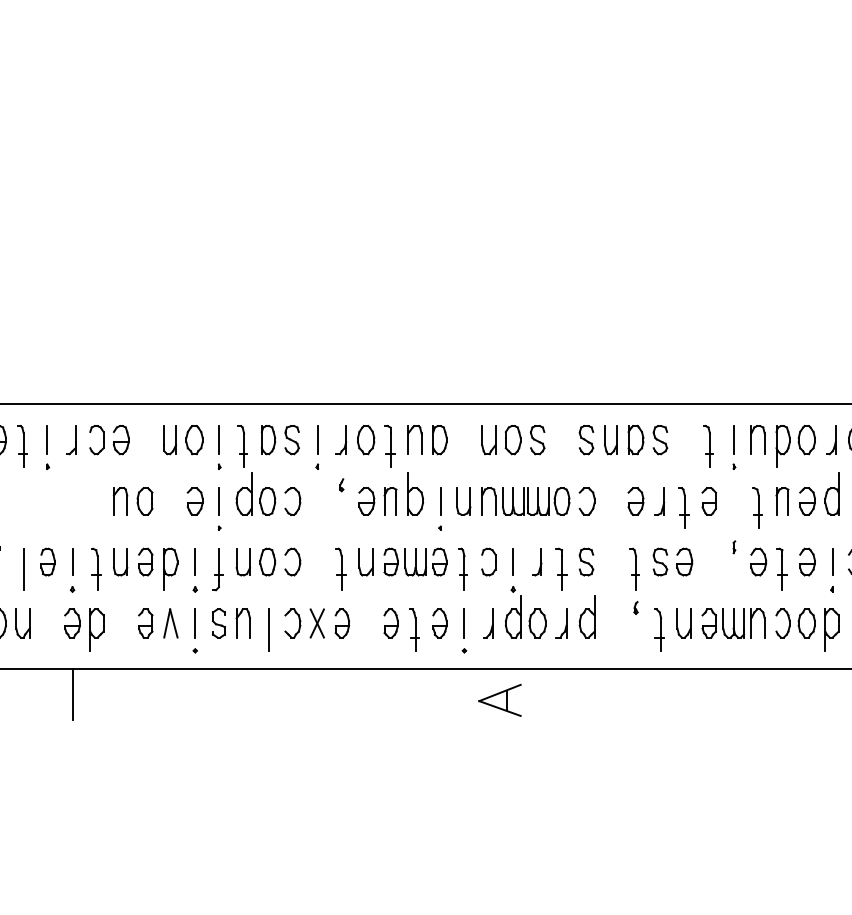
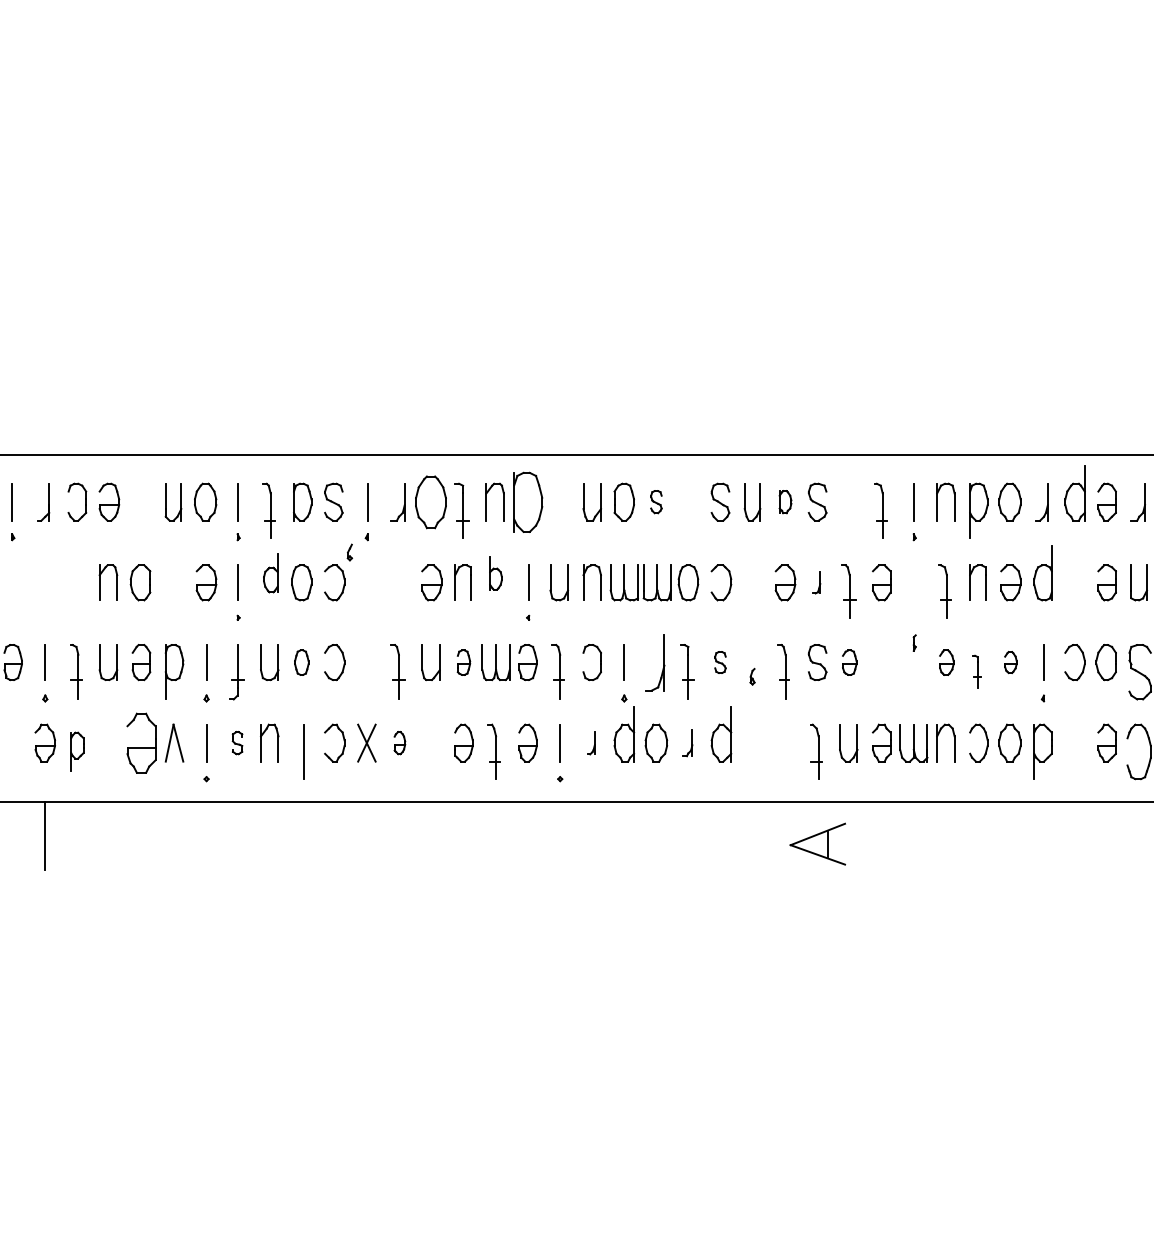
part: (365, 439) -> (430, 501), size x1.4
part: (439, 439) -> (527, 501), size x1.6
part: (537, 439) -> (656, 501), size x0.6
part: (635, 439) -> (785, 501), size x0.6
part: (341, 485) -> (349, 552), moved
part: (243, 494) -> (270, 573), size x0.7
part: (415, 494) -> (495, 573), size x0.6
part: (659, 501) -> (816, 582), size x0.6
part: (267, 562) -> (301, 662), size x0.7
part: (390, 562) -> (463, 662), size x0.7
part: (537, 562) -> (655, 662), size x1.6
part: (586, 562) -> (720, 662), size x0.6
part: (684, 562) -> (849, 662), size x0.7
part: (758, 562) -> (946, 662), size x0.7
part: (807, 562) -> (1010, 662), size x0.6
part: (781, 568) -> (976, 671), size x0.6
part: (635, 607) -> (752, 676), moved
part: (145, 622) -> (141, 742), size x1.6
part: (218, 622) -> (237, 742), size x0.6
part: (342, 622) -> (399, 742), size x0.6
part: (488, 623) -> (591, 743), size x0.6
part: (561, 623) -> (687, 743), size x0.7
part: (97, 629) -> (77, 751), size x0.7
part: (499, 699) -> (817, 843), moved

